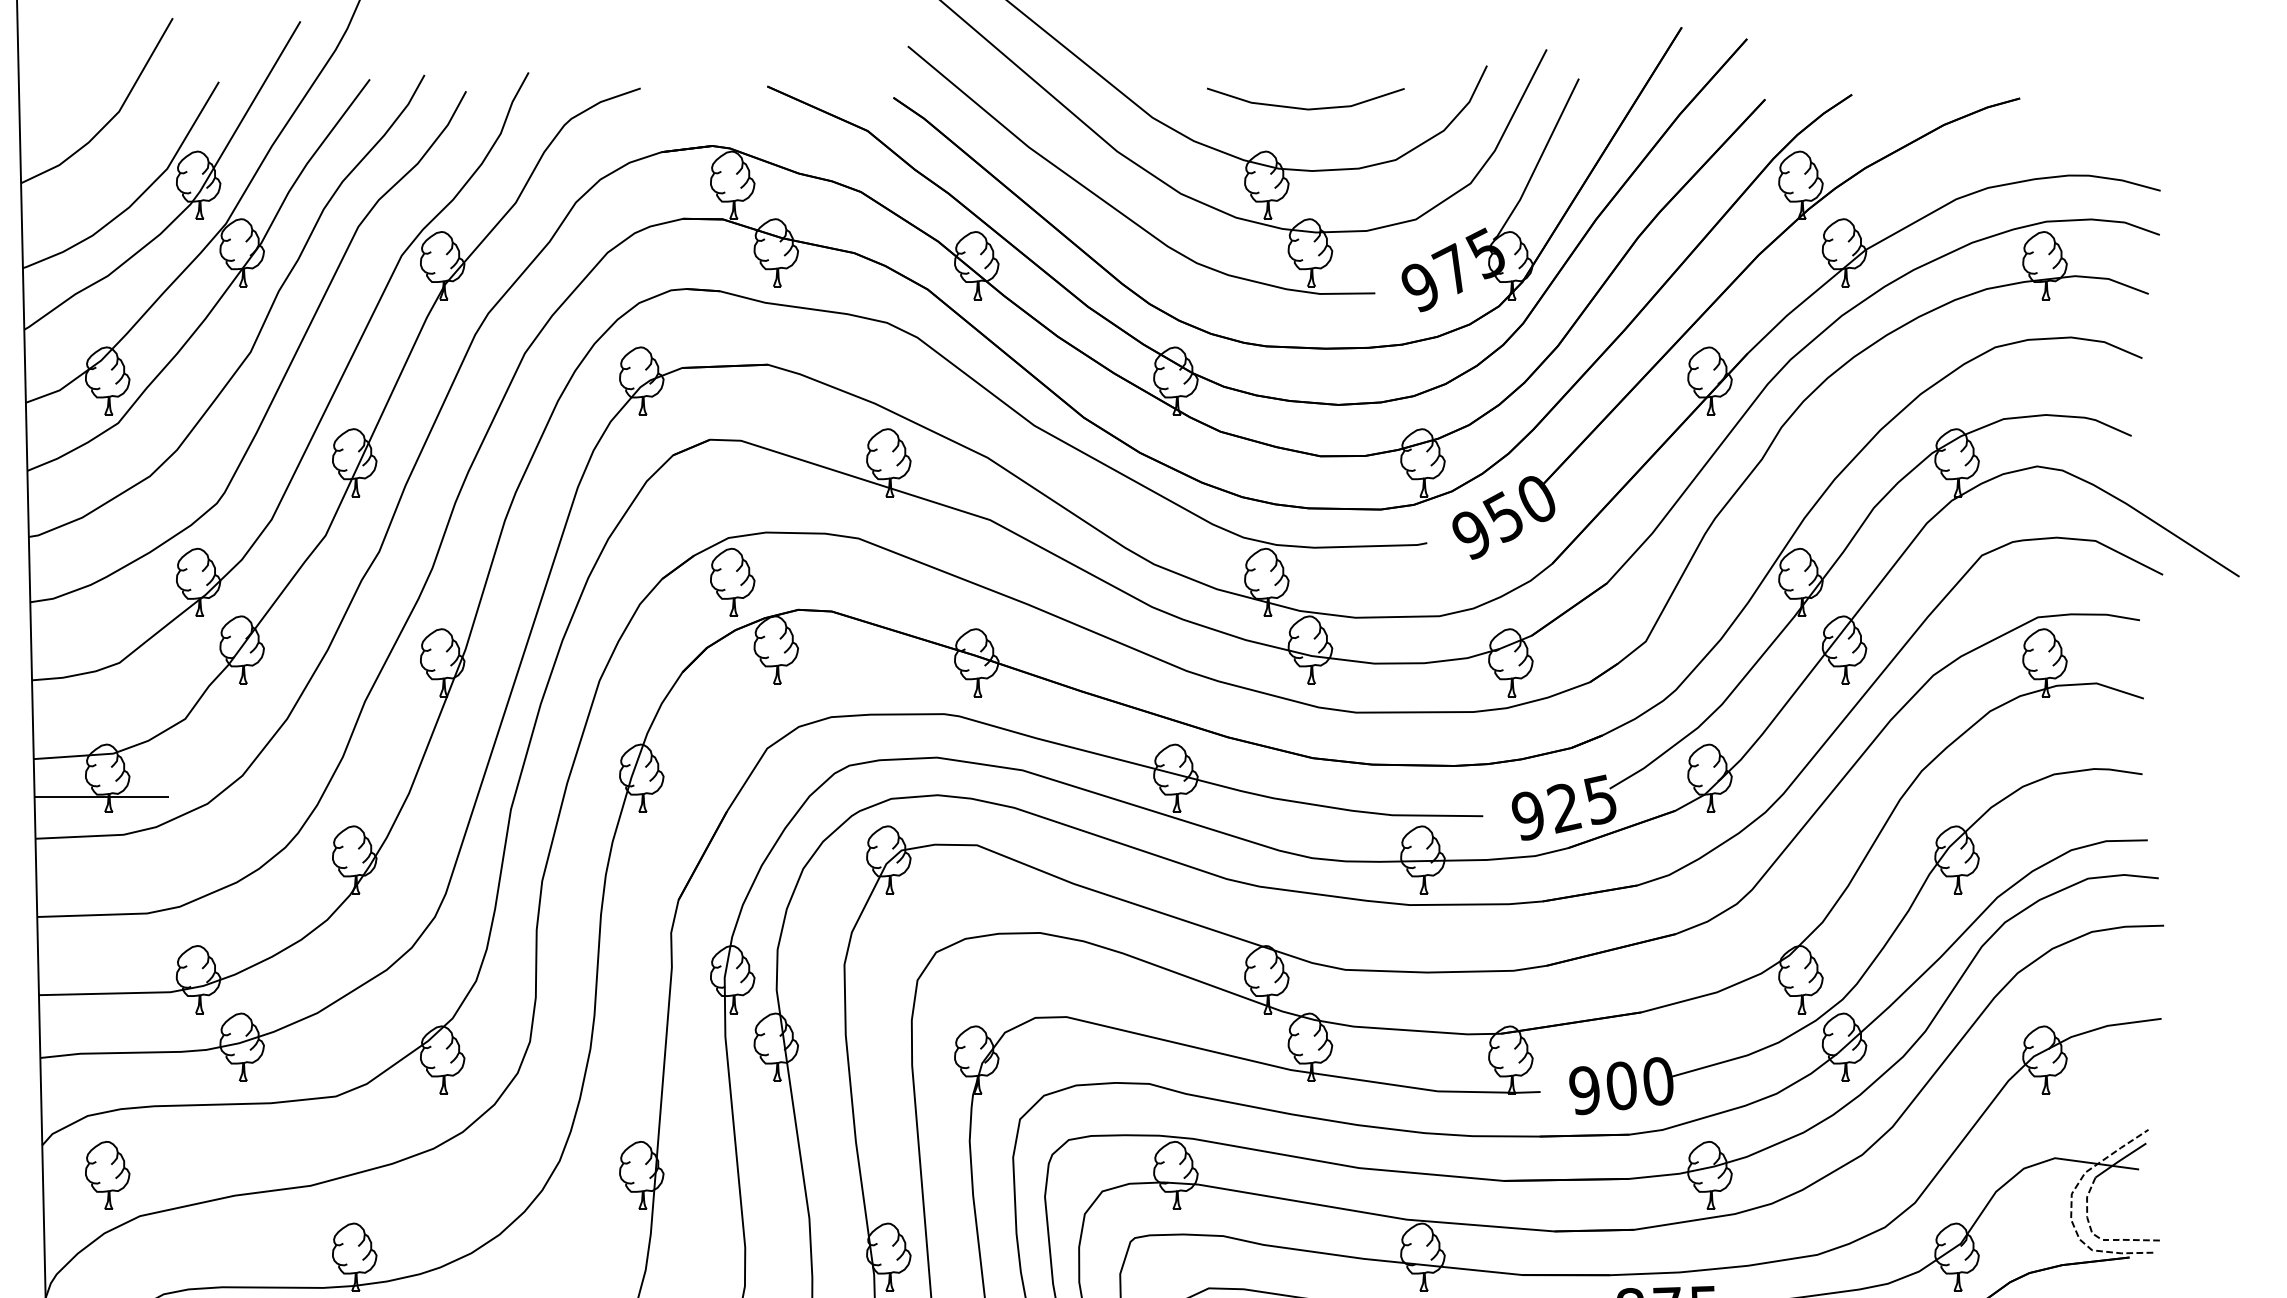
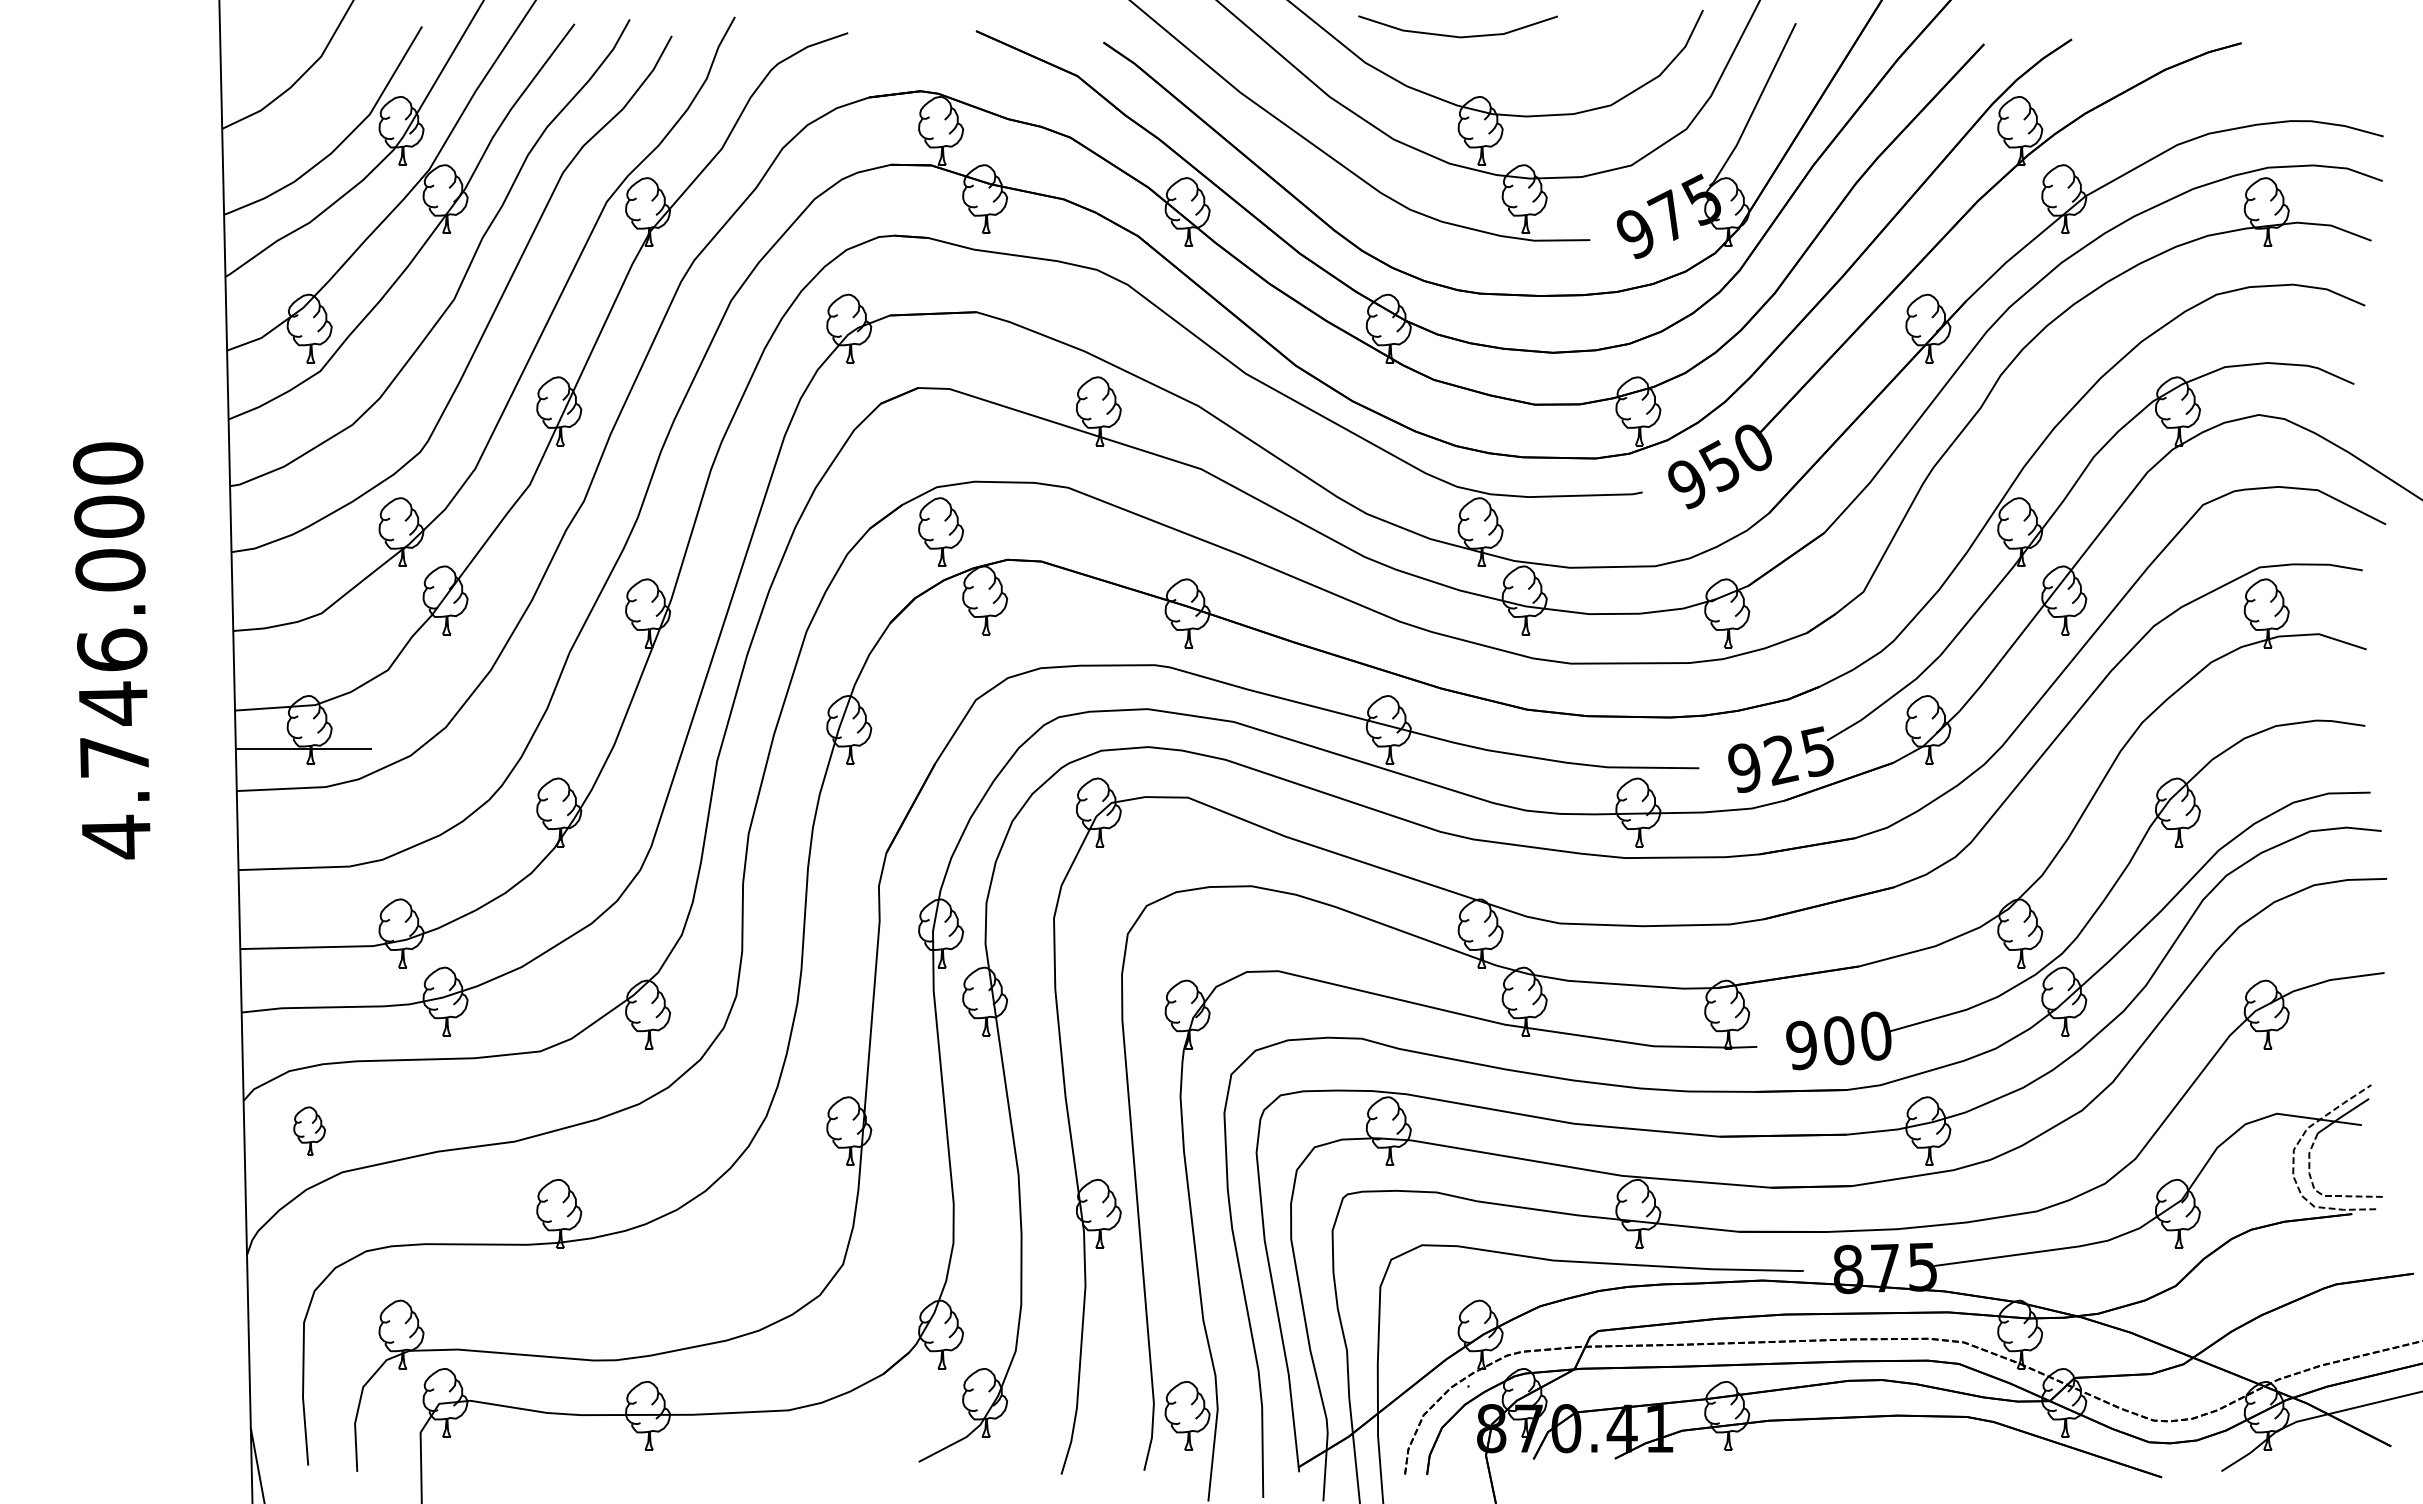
line: (1303, 107) -> (1455, 35), moved
part: (107, 1174) -> (309, 1130), size x0.7

